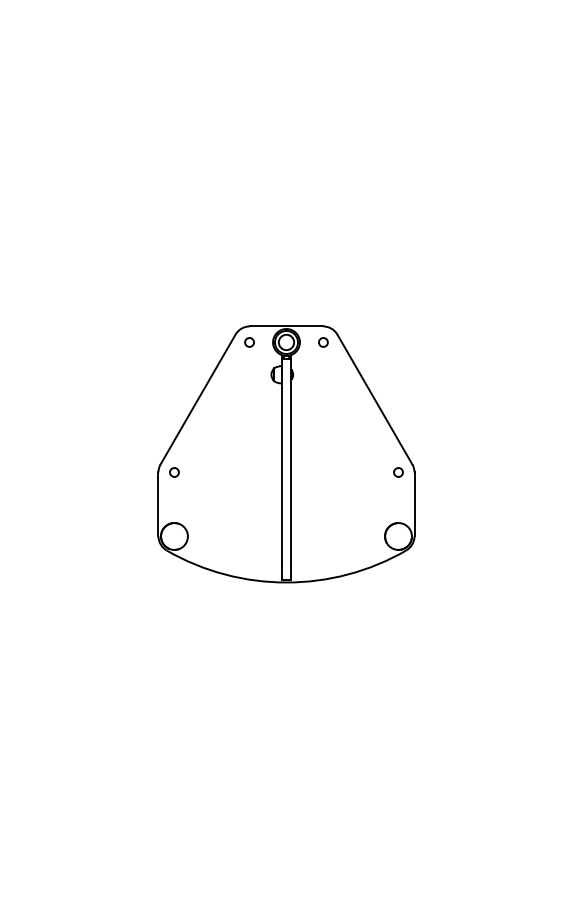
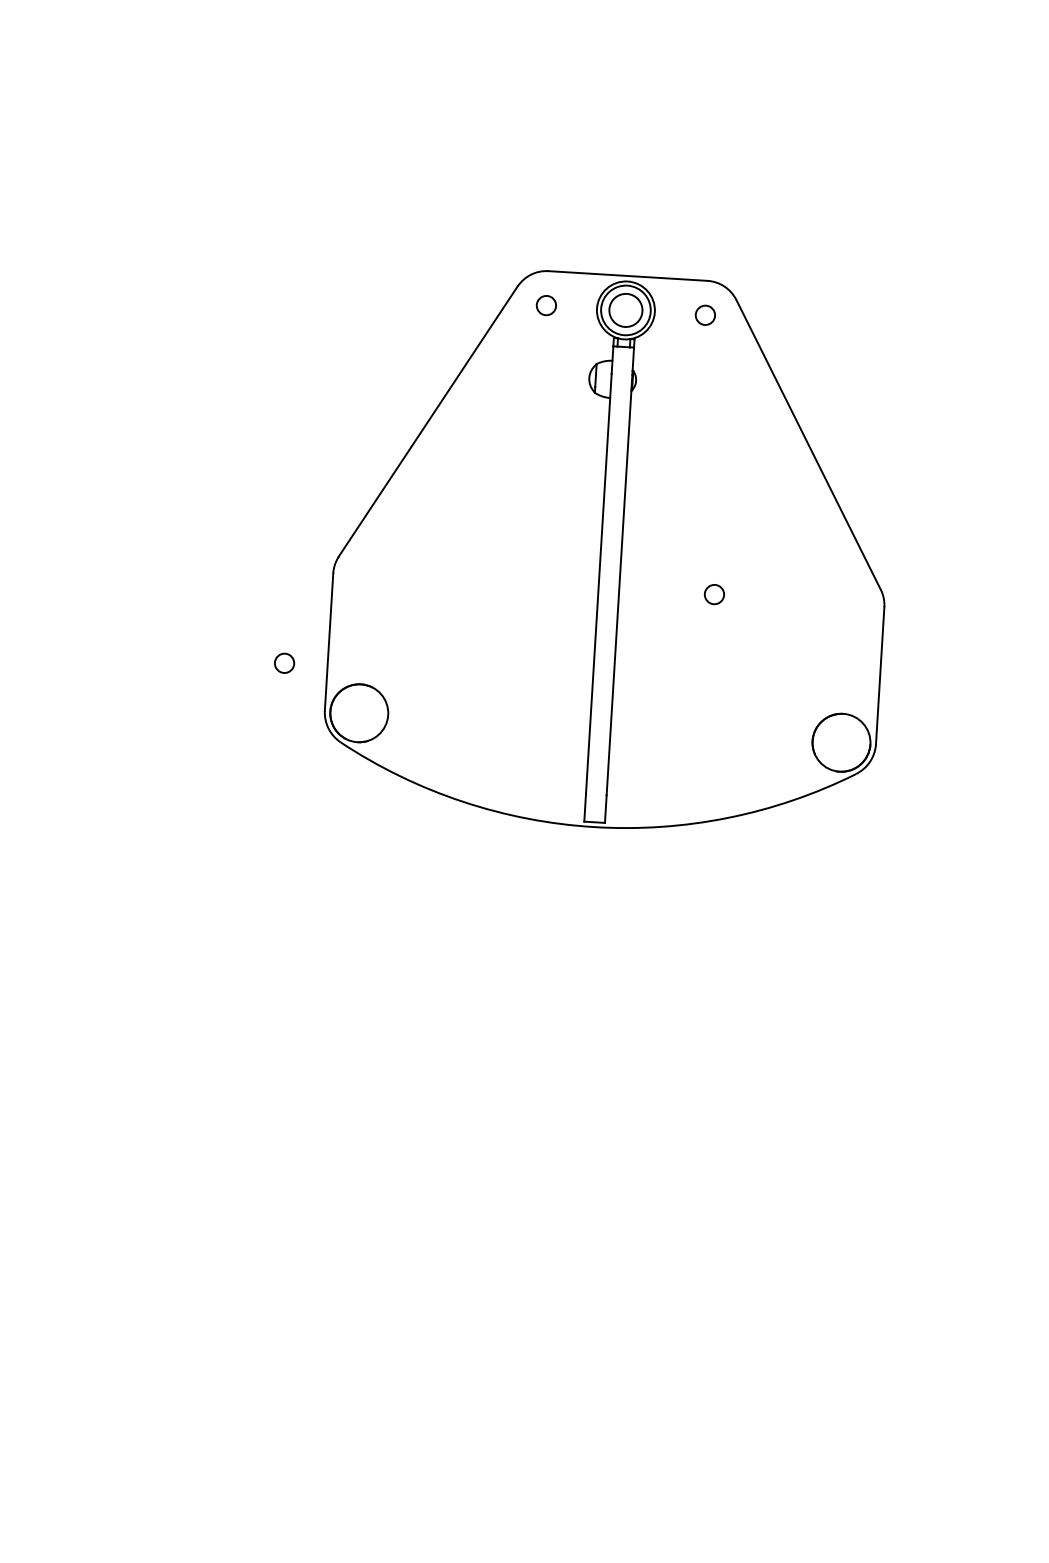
circle: (174, 472) -> (284, 663), moved
circle: (398, 472) -> (714, 594), moved

